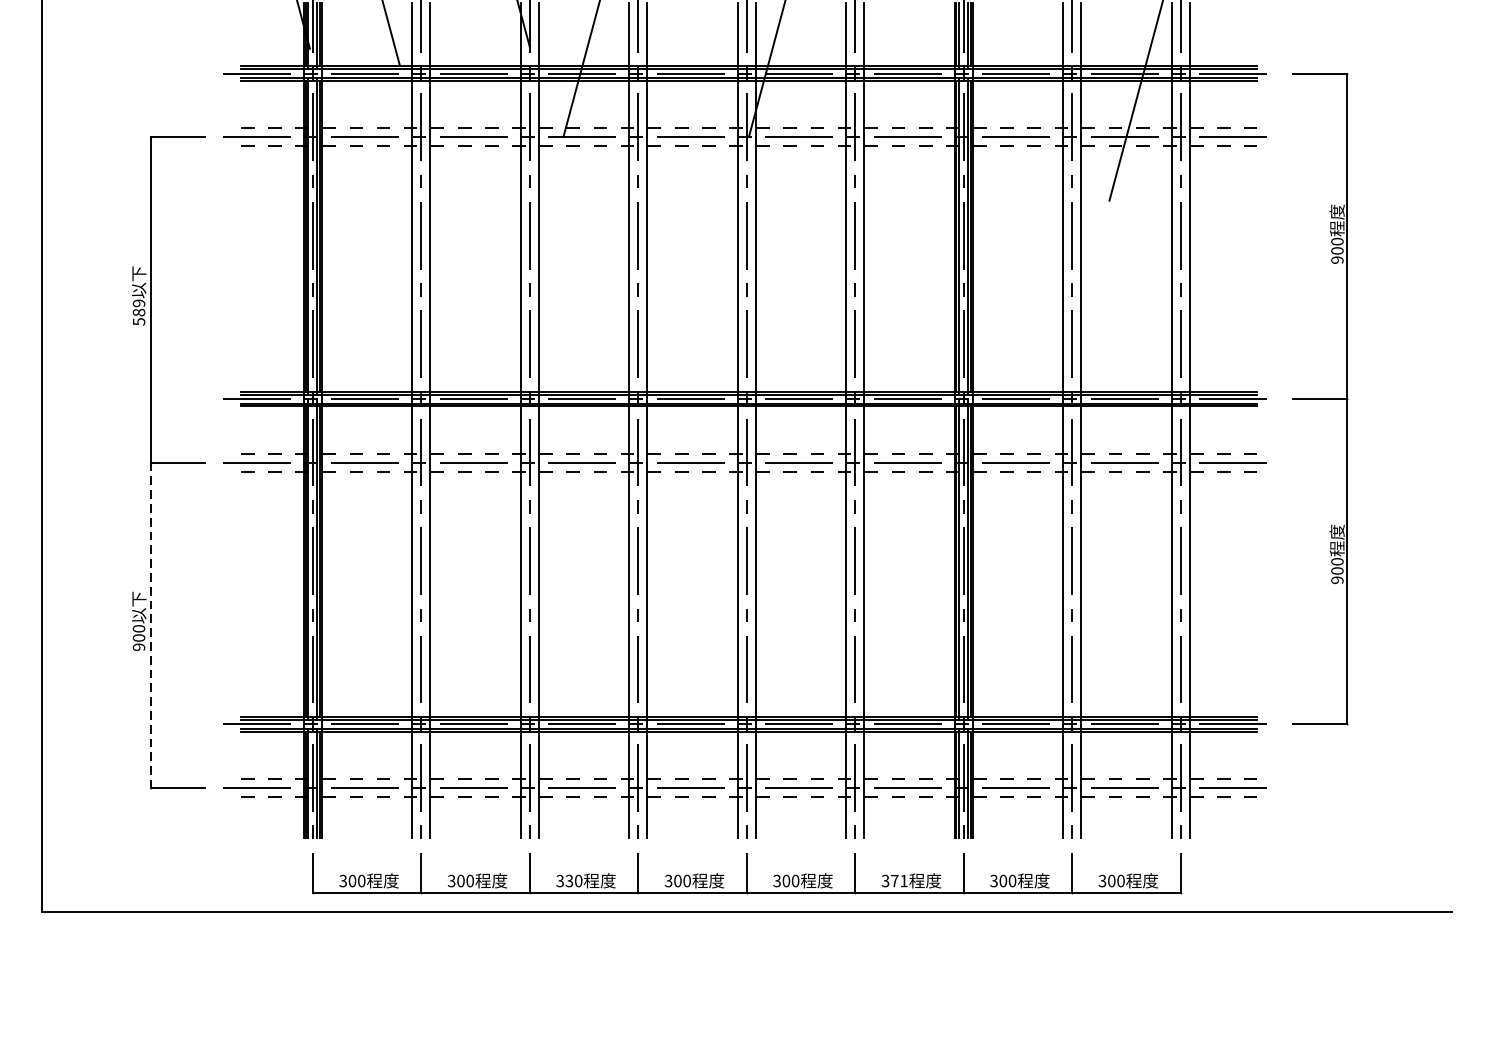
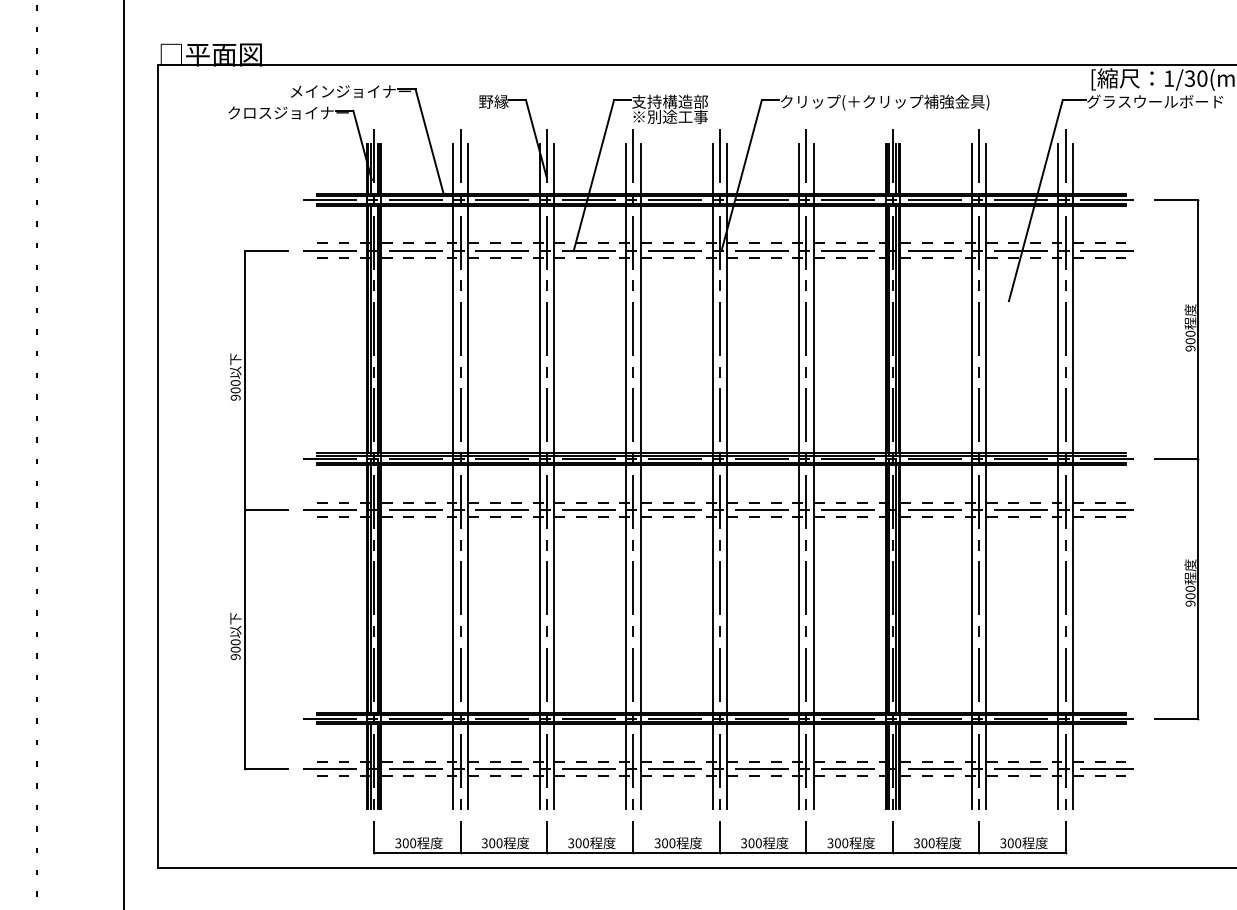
text: (138, 312) -> (235, 390), 589 -> 900
line: (150, 625) -> (244, 639), dashed -> solid
text: (569, 881) -> (578, 843), 330 -> 300
text: (899, 881) -> (841, 843), 371 -> 300

